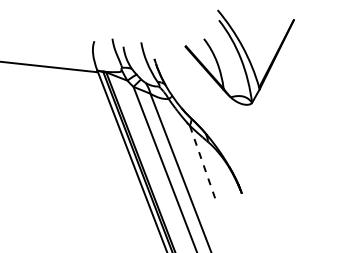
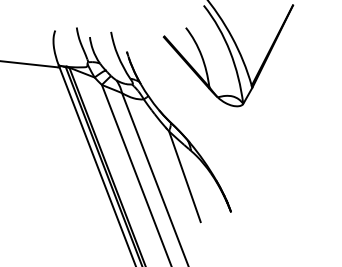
line: (203, 164) -> (185, 177), dashed -> solid

